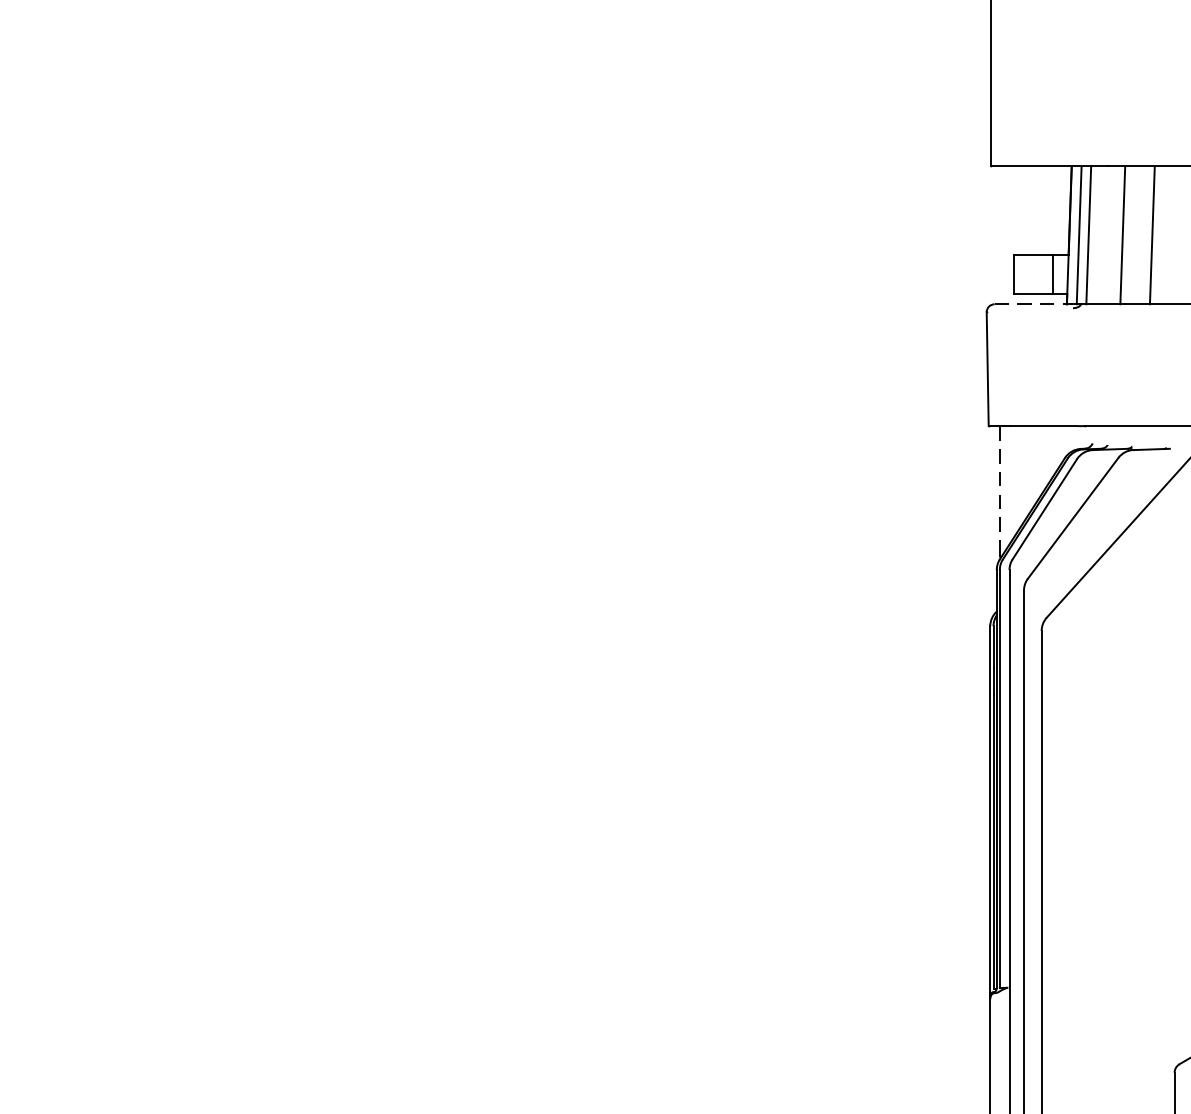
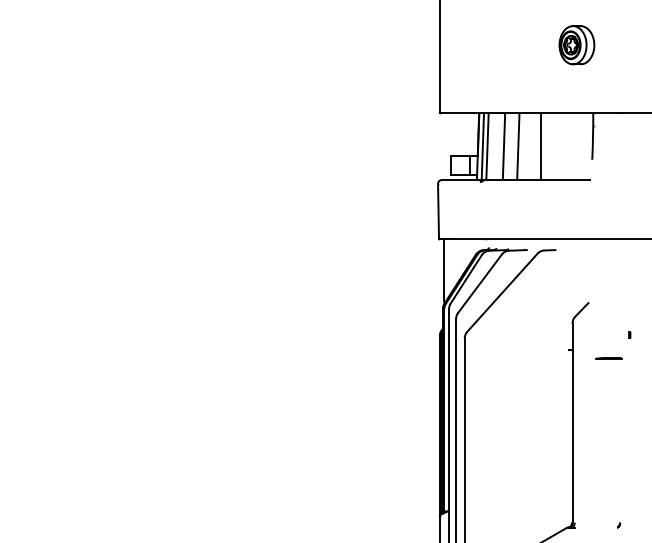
line: (1030, 305) -> (459, 180), dashed -> solid
line: (1000, 488) -> (444, 269), dashed -> solid

